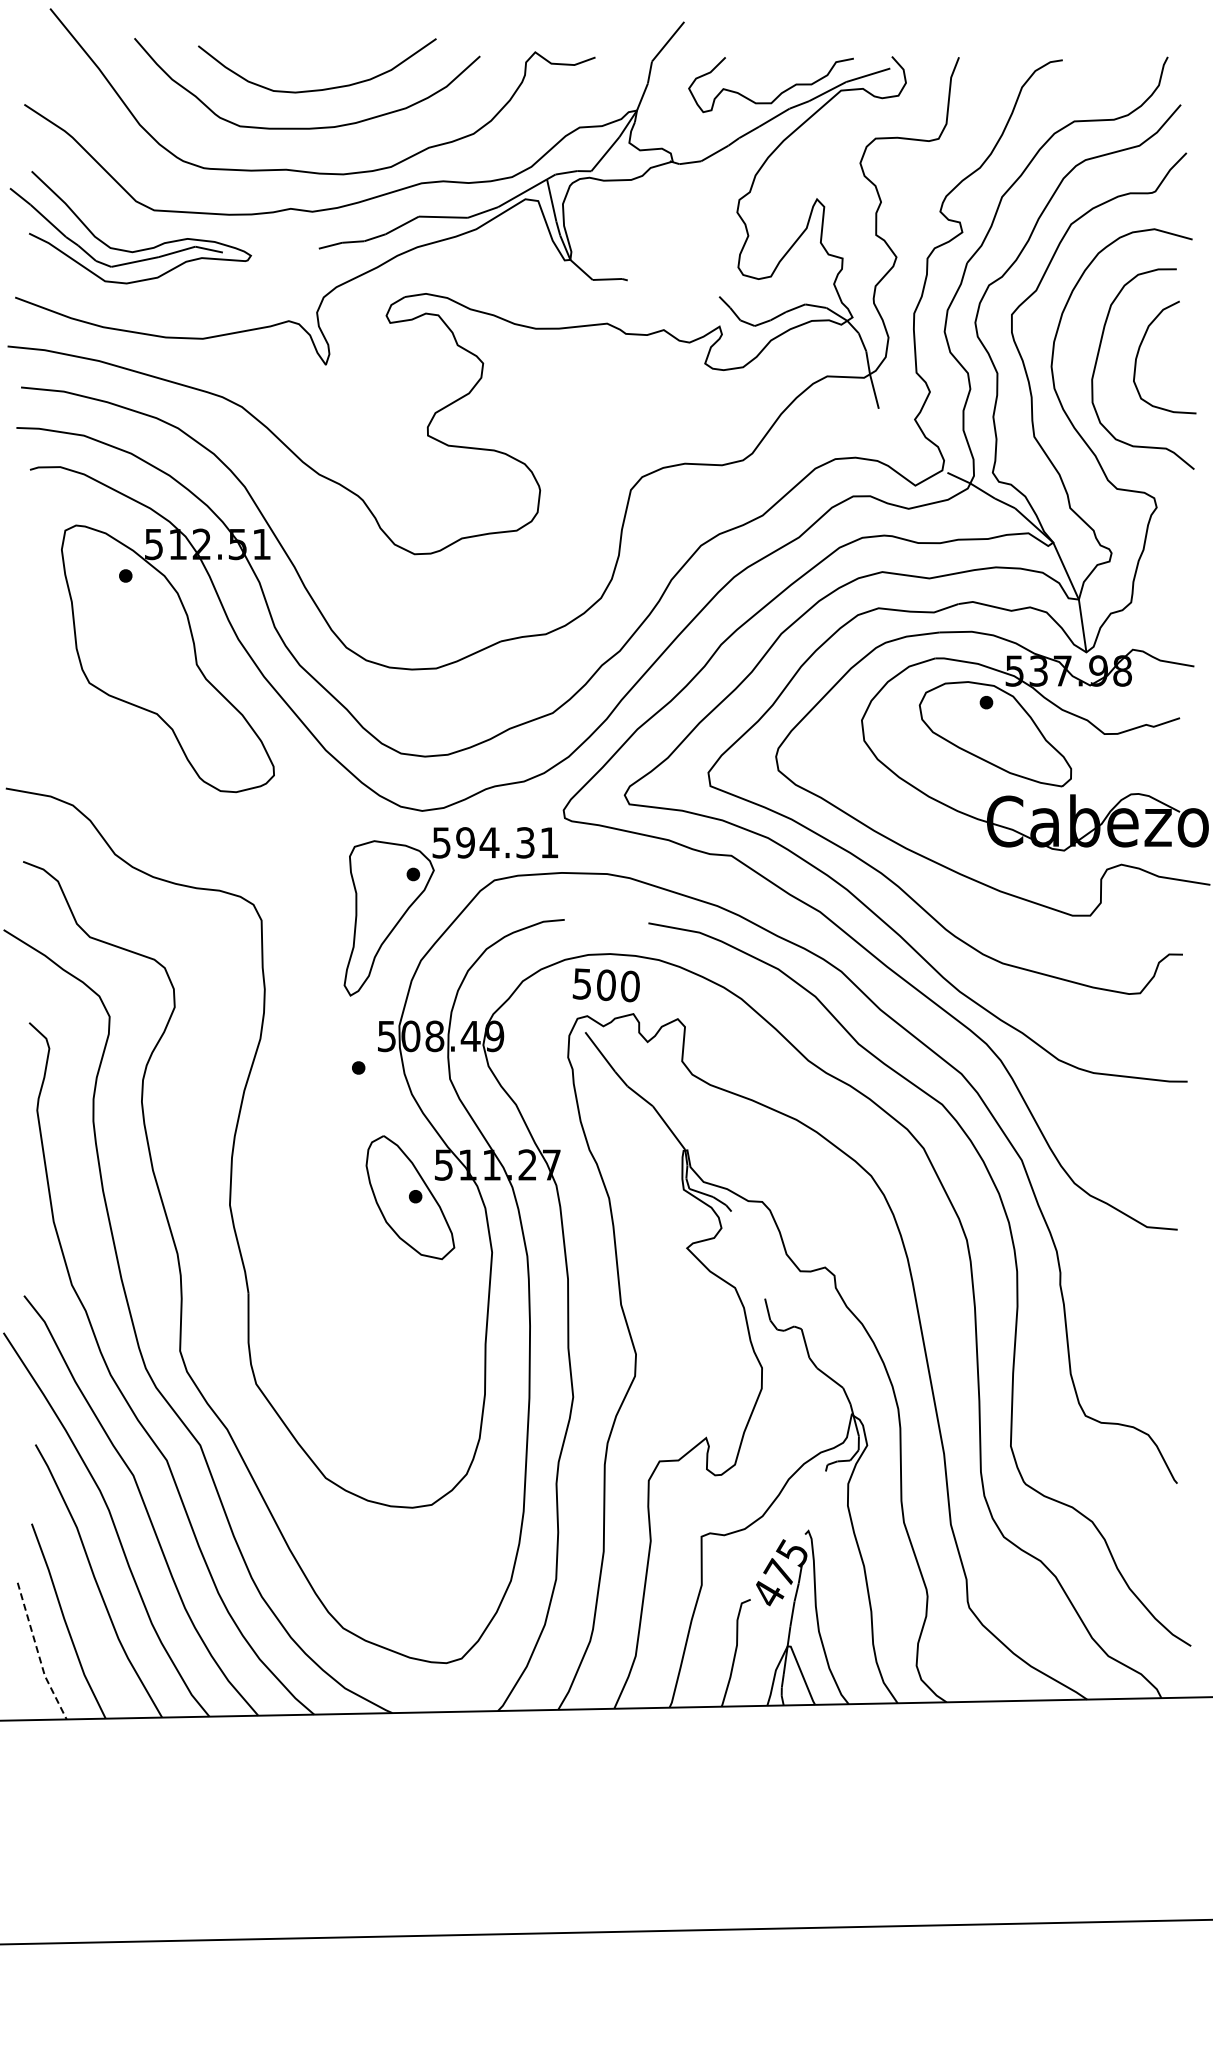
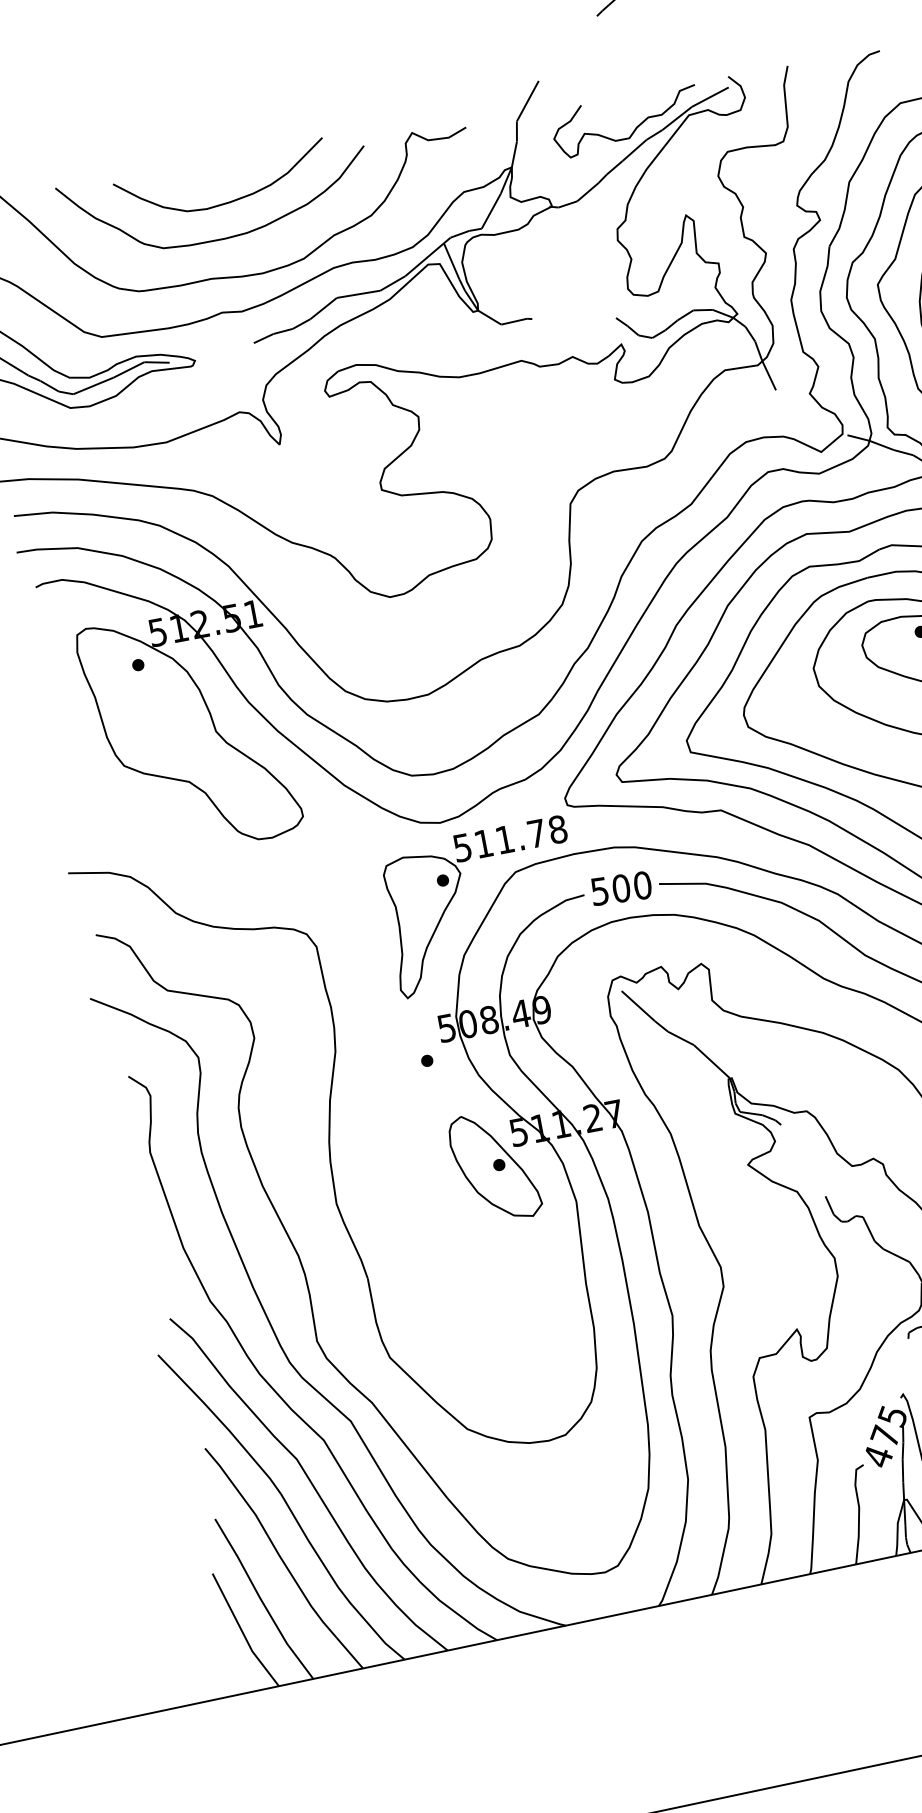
text: (507, 842) -> (520, 836), 594.31 -> 511.78
text: (605, 985) -> (620, 888), moved
line: (38, 1653) -> (242, 1632), dashed -> solid

